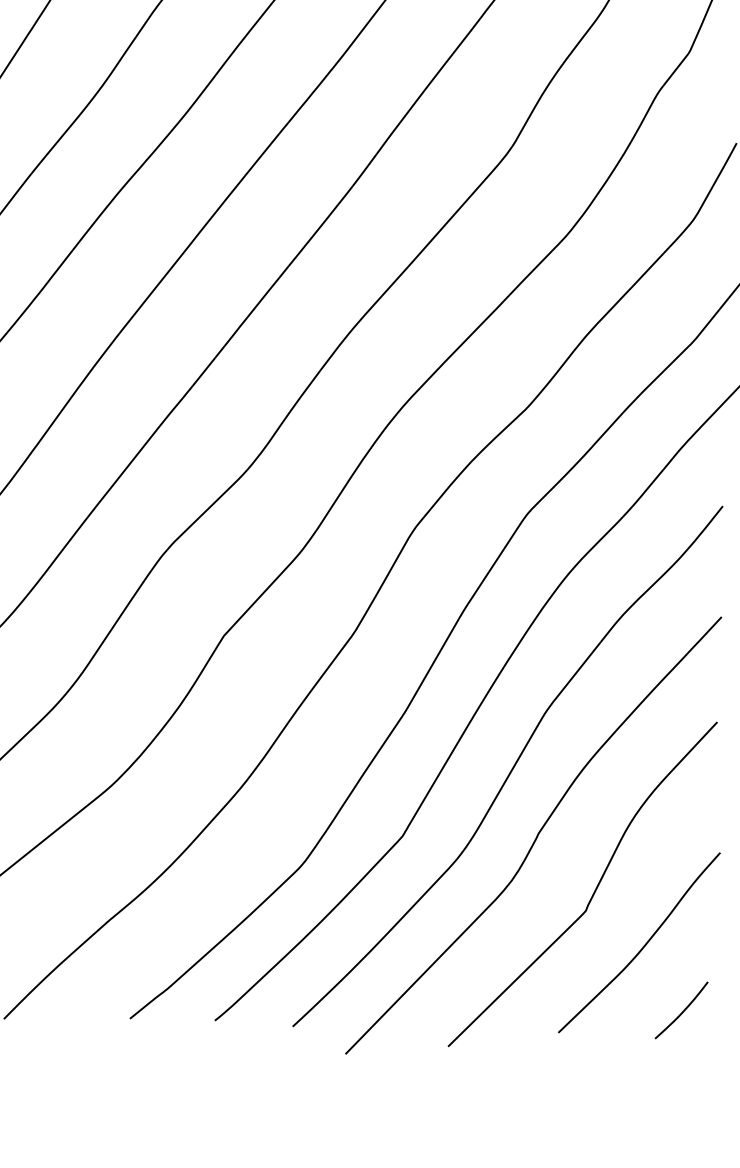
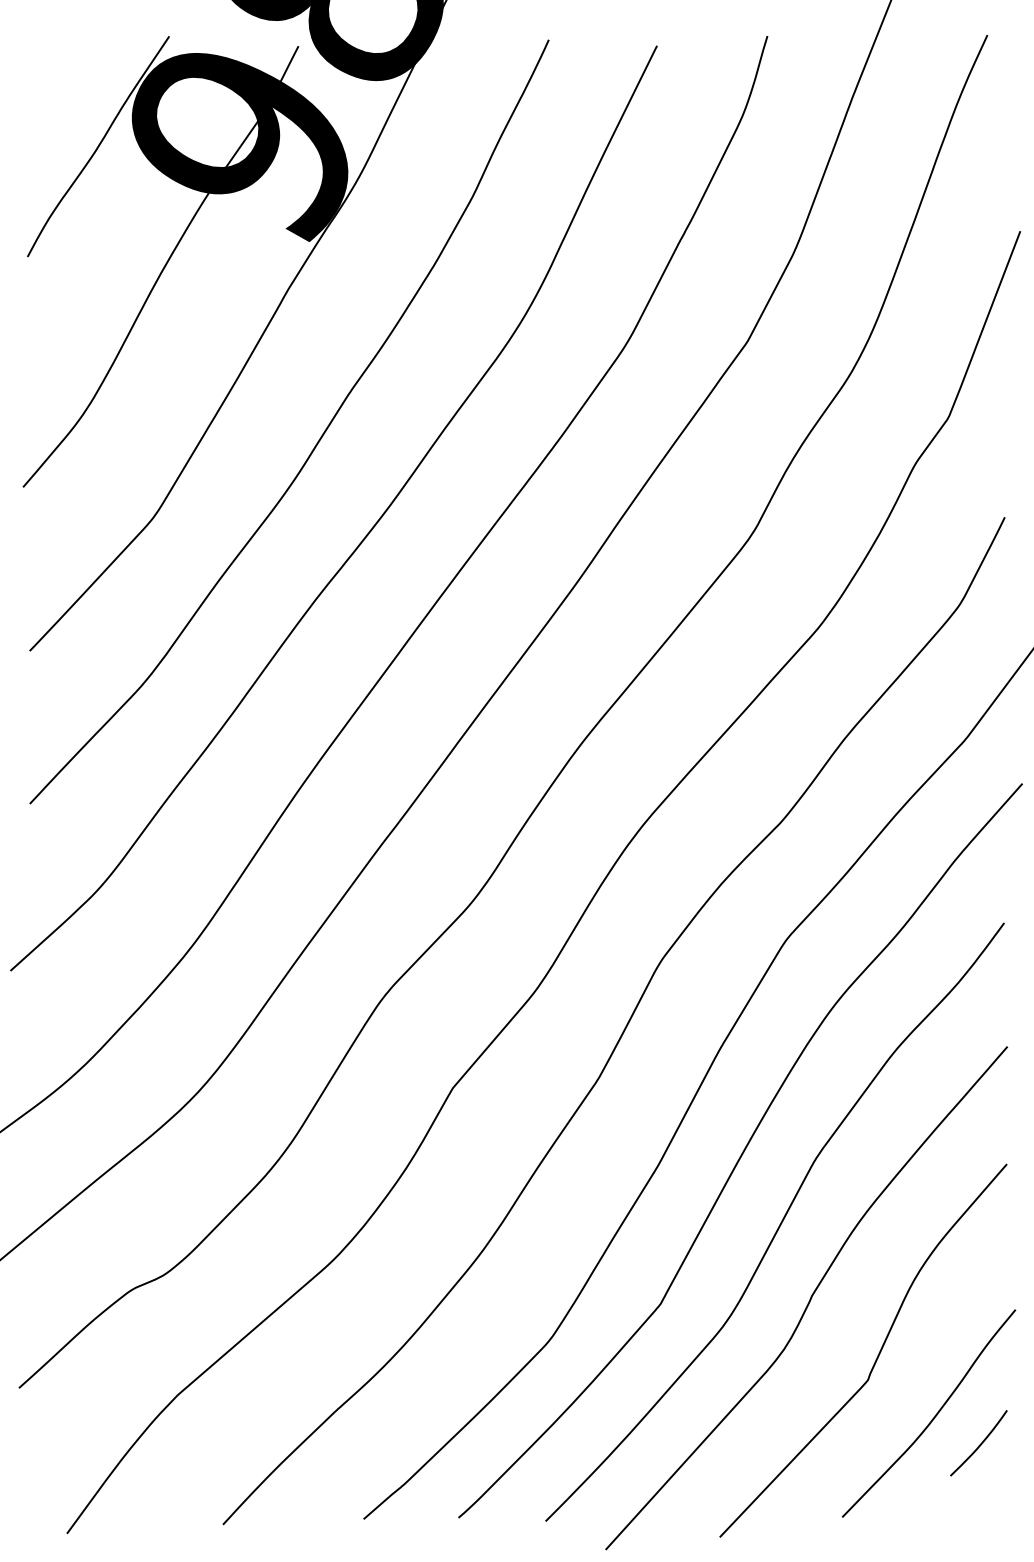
curve: (682, 1011) -> (979, 1444), moved

